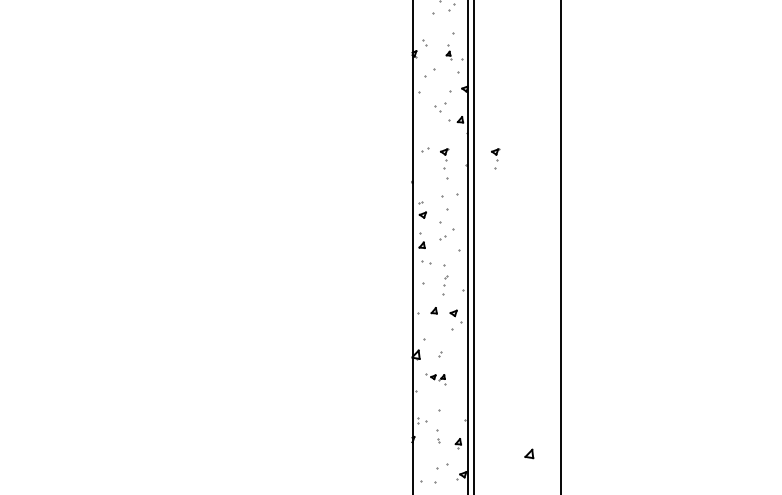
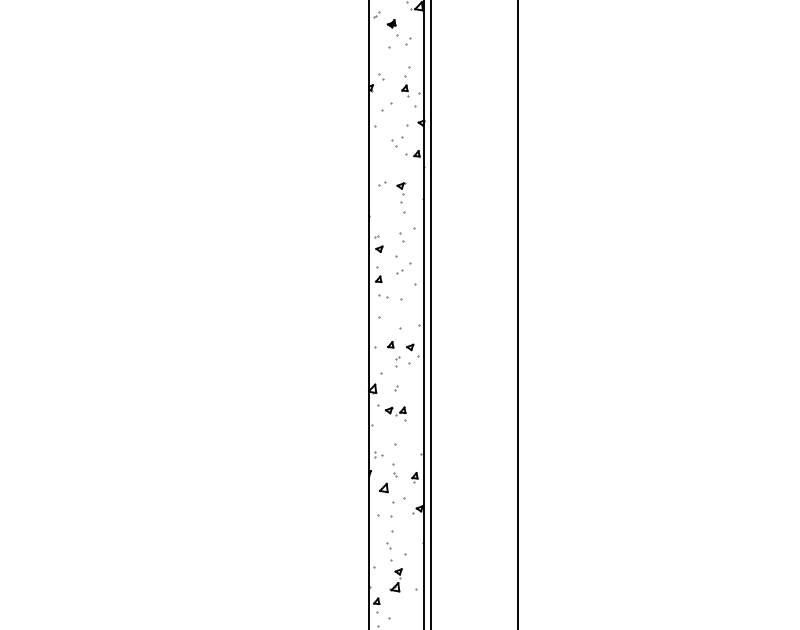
part: (448, 52) -> (405, 86), size x1.43
part: (495, 158) -> (452, 192), removed
part: (444, 203) -> (401, 237), size x0.62
part: (445, 280) -> (397, 361), moved
part: (434, 378) -> (391, 412), size x1.43
part: (528, 453) -> (383, 487), moved

